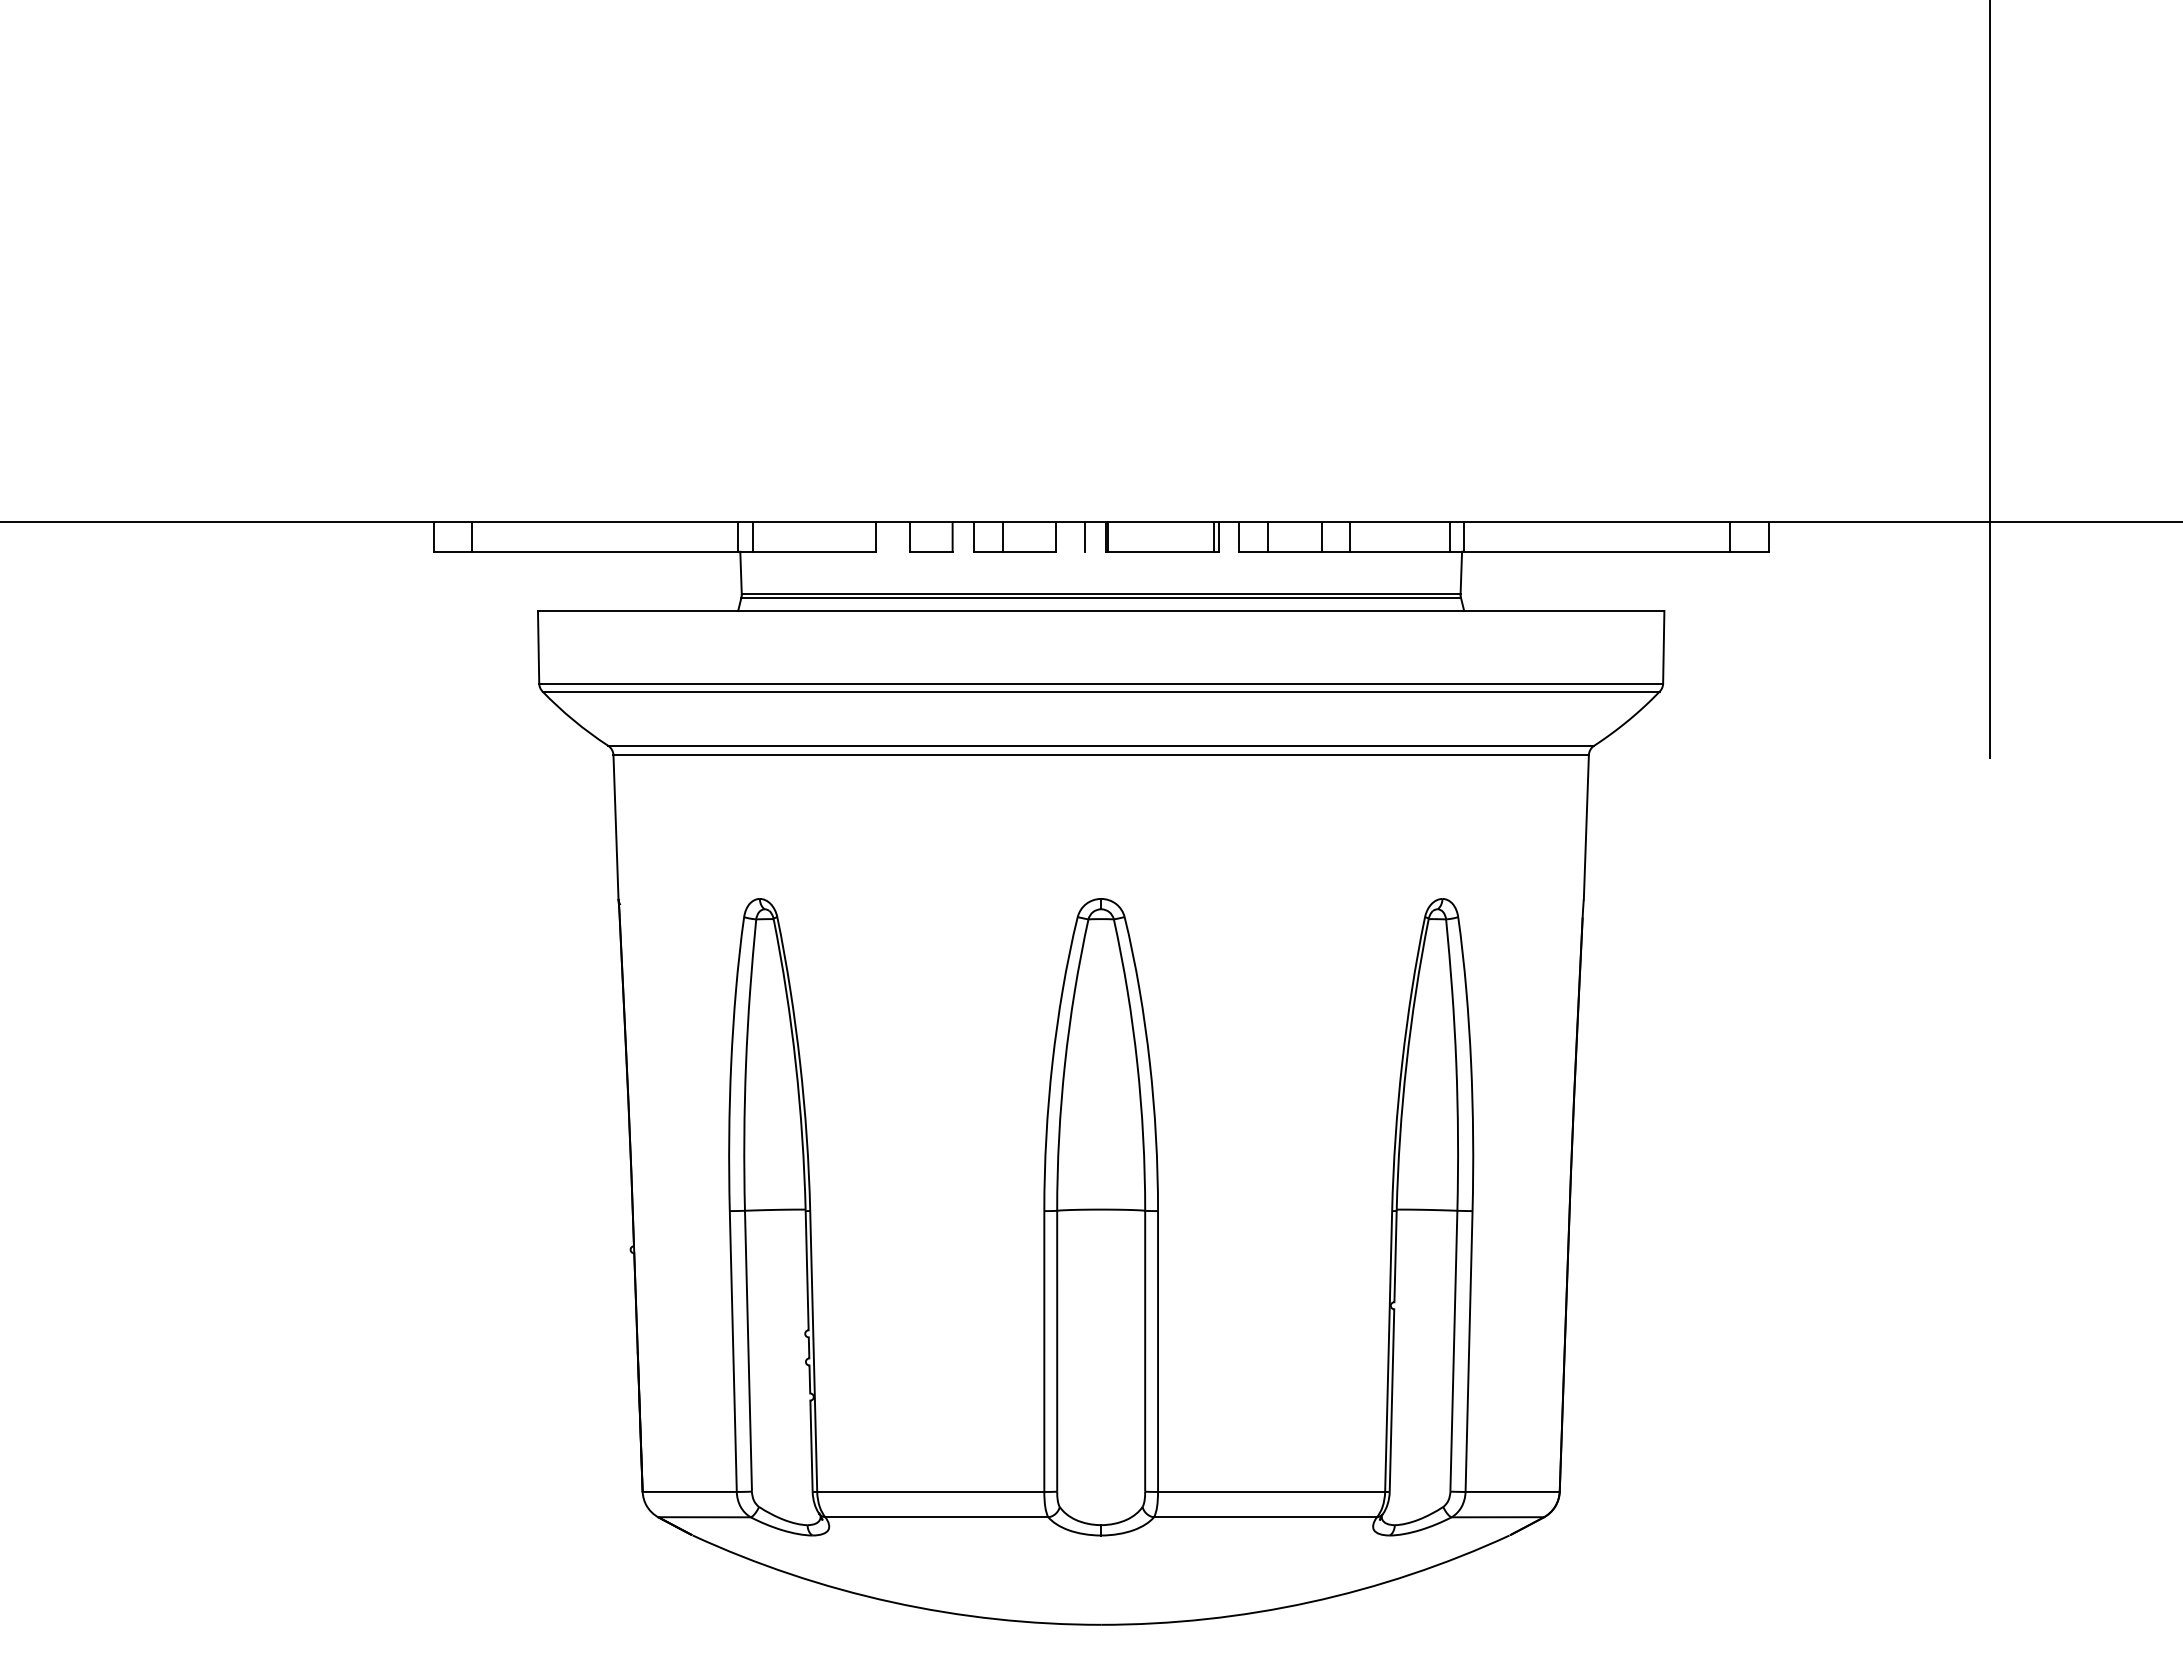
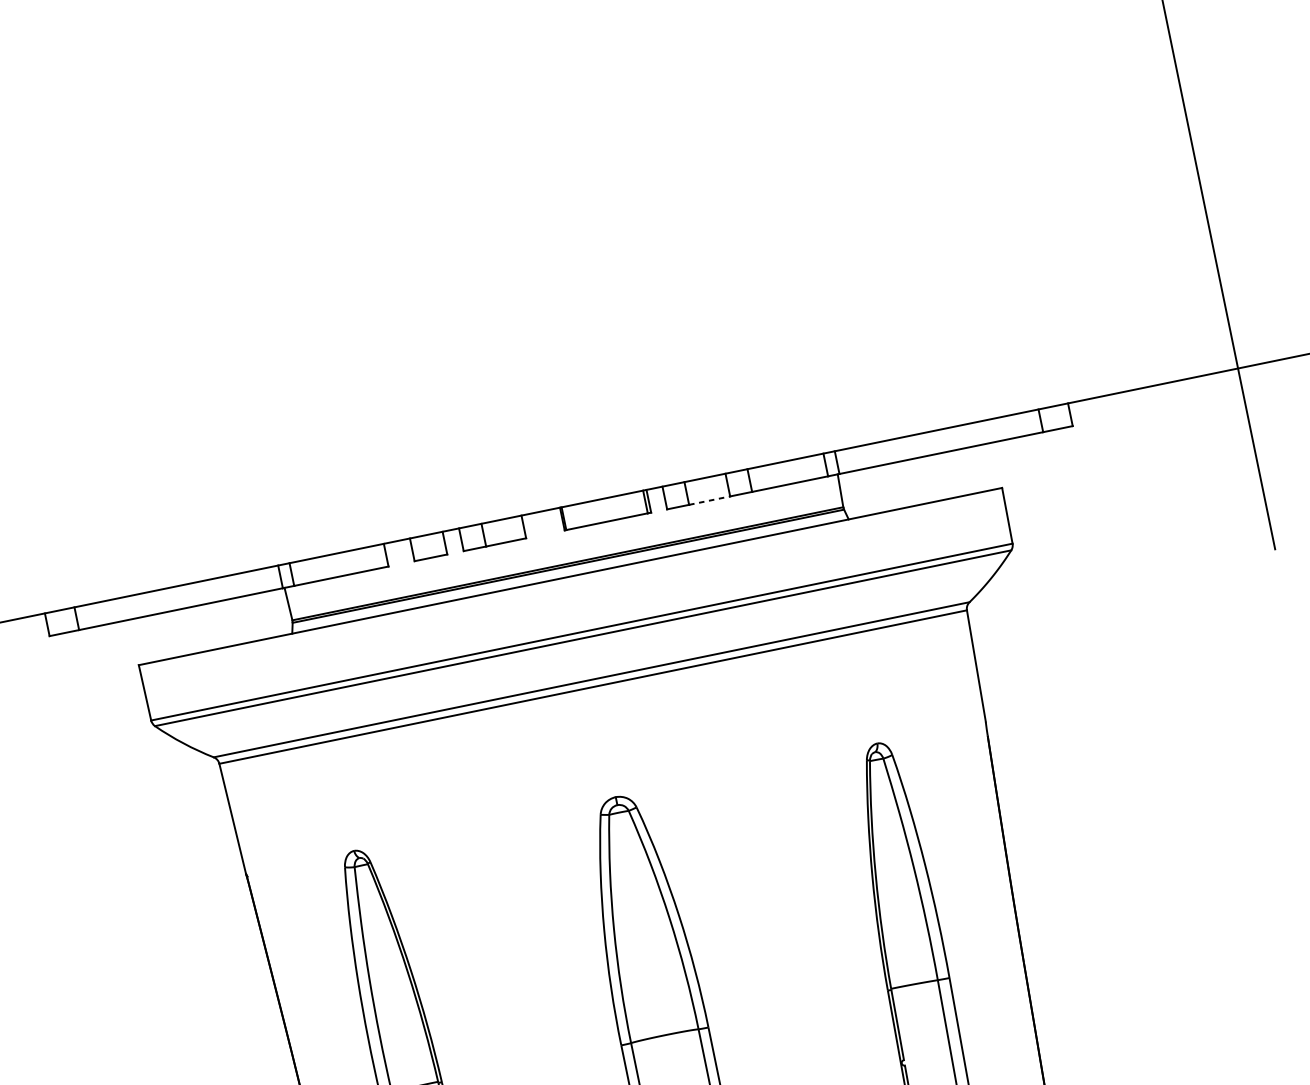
line: (1084, 536) -> (545, 522), removed
line: (1294, 551) -> (709, 500), solid -> dashed

